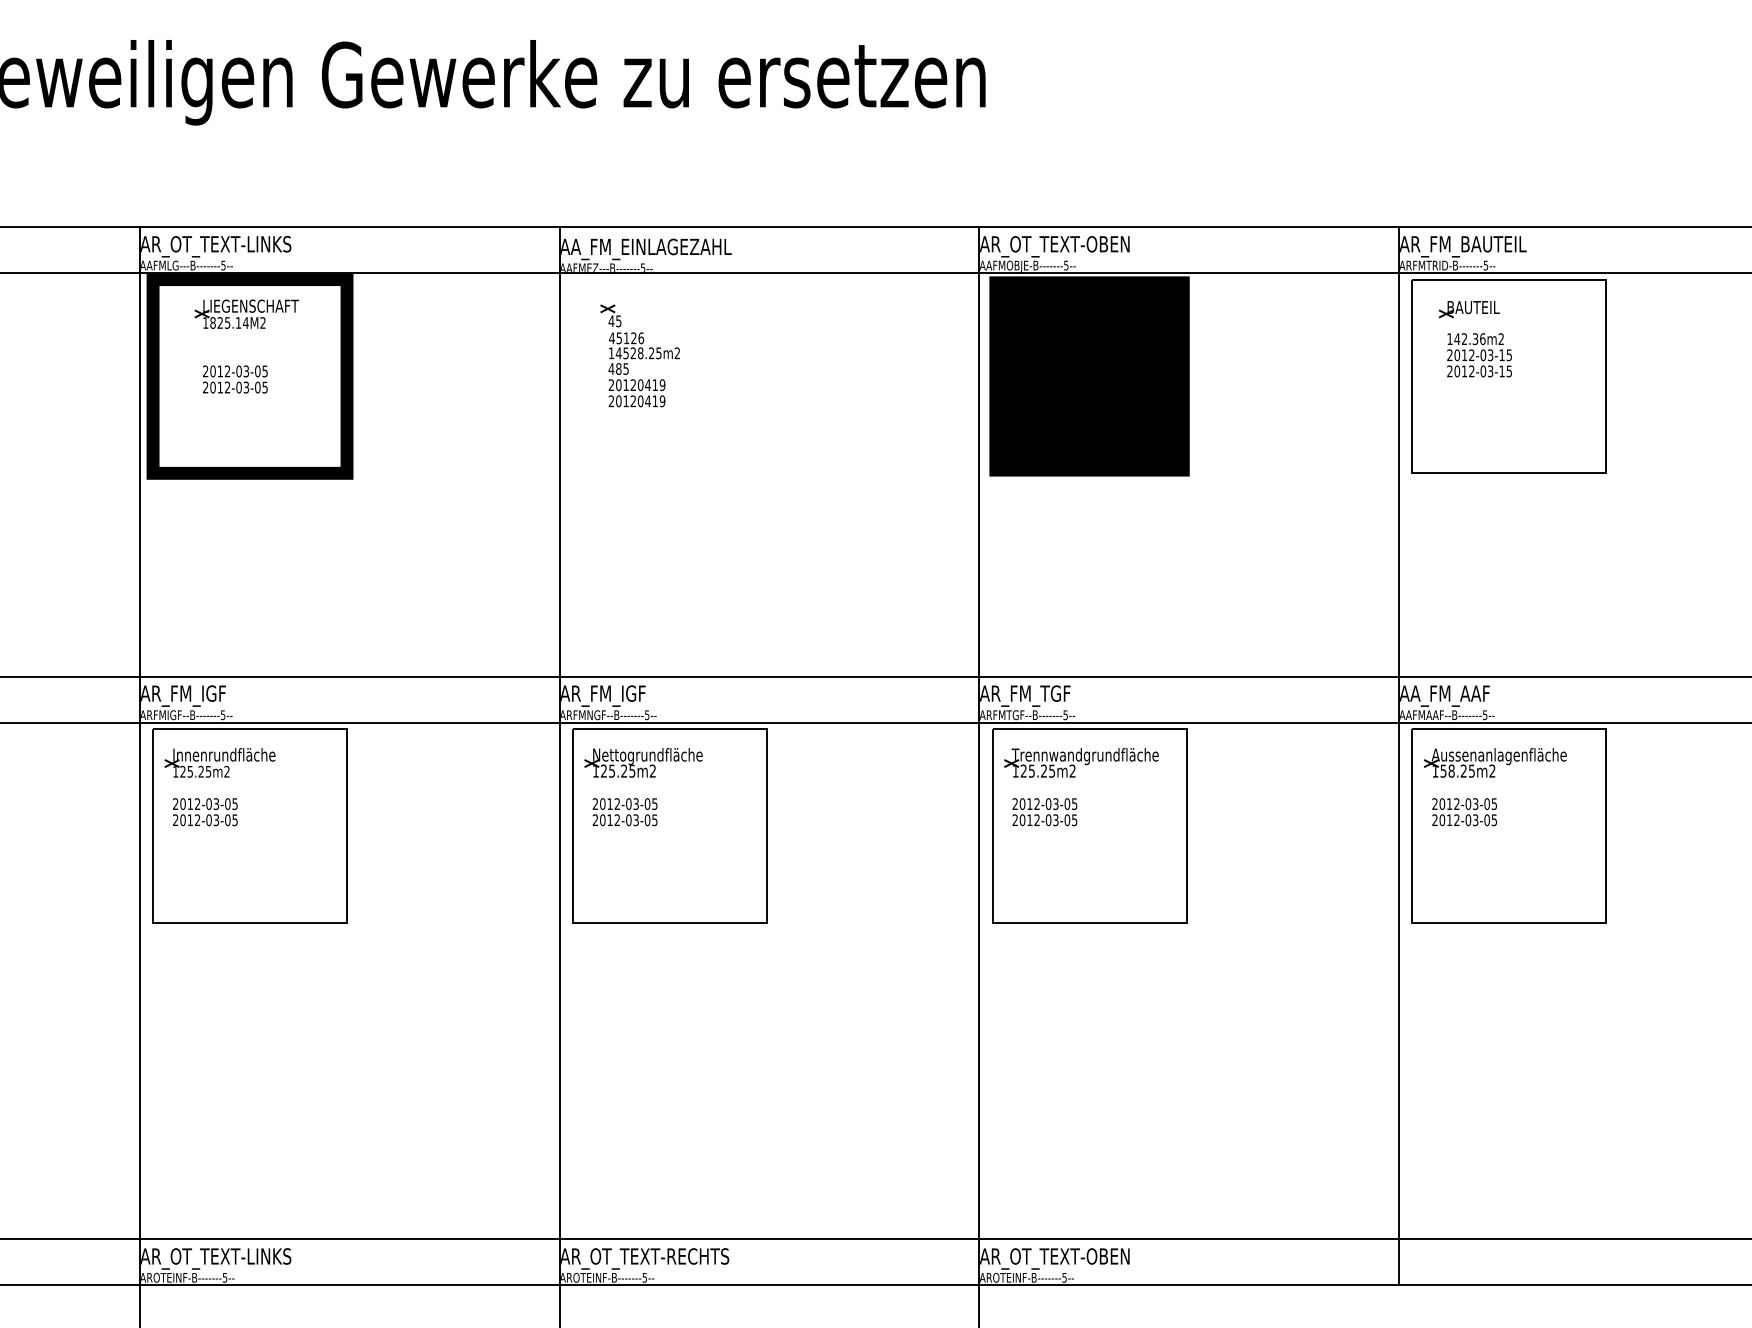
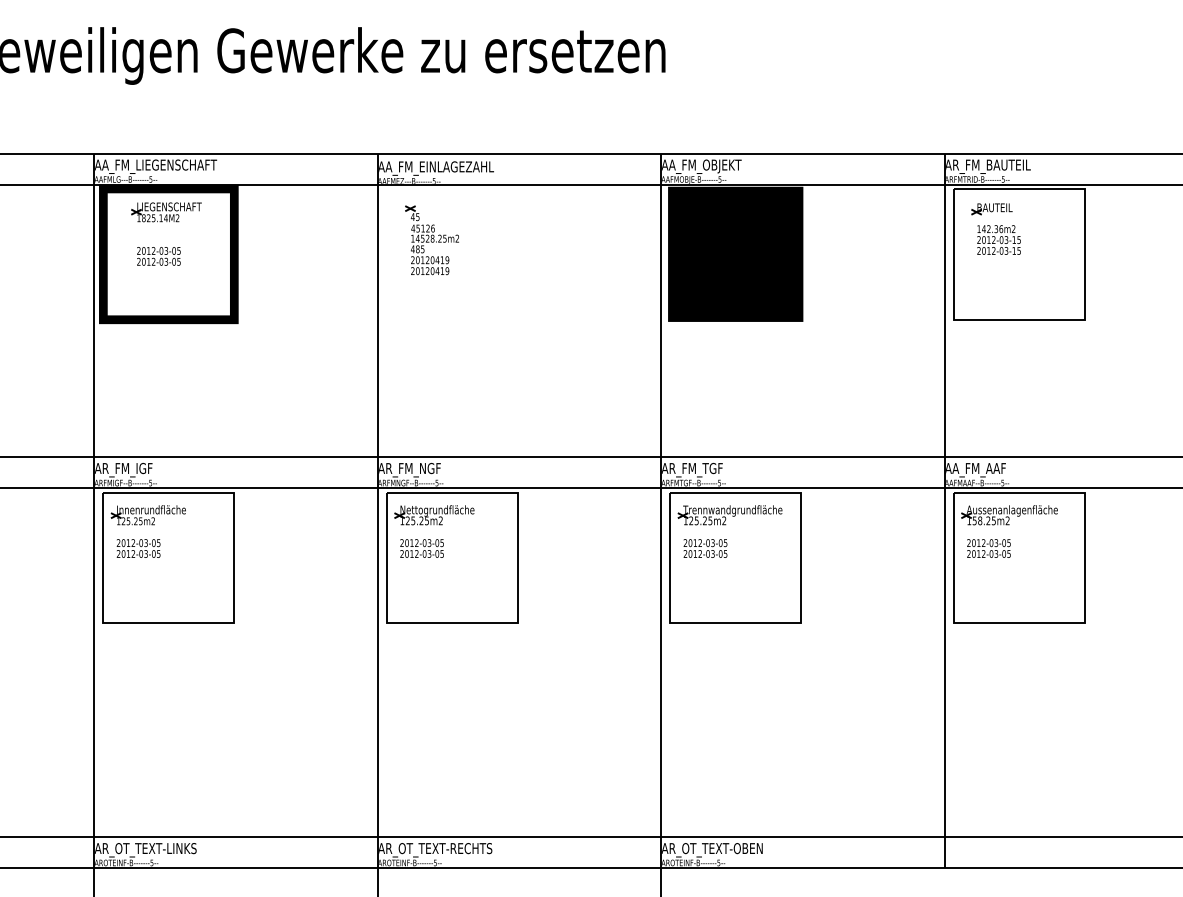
text: (236, 246) -> (159, 166), AR_OT_TEXT-LINKS -> AA_FM_LIEGENSCHAFT
text: (1059, 246) -> (715, 166), AR_OT_TEXT-OBEN -> AA_FM_OBJEKT
text: (637, 693) -> (430, 468), AR_FM_IGF -> AR_FM_NGF

